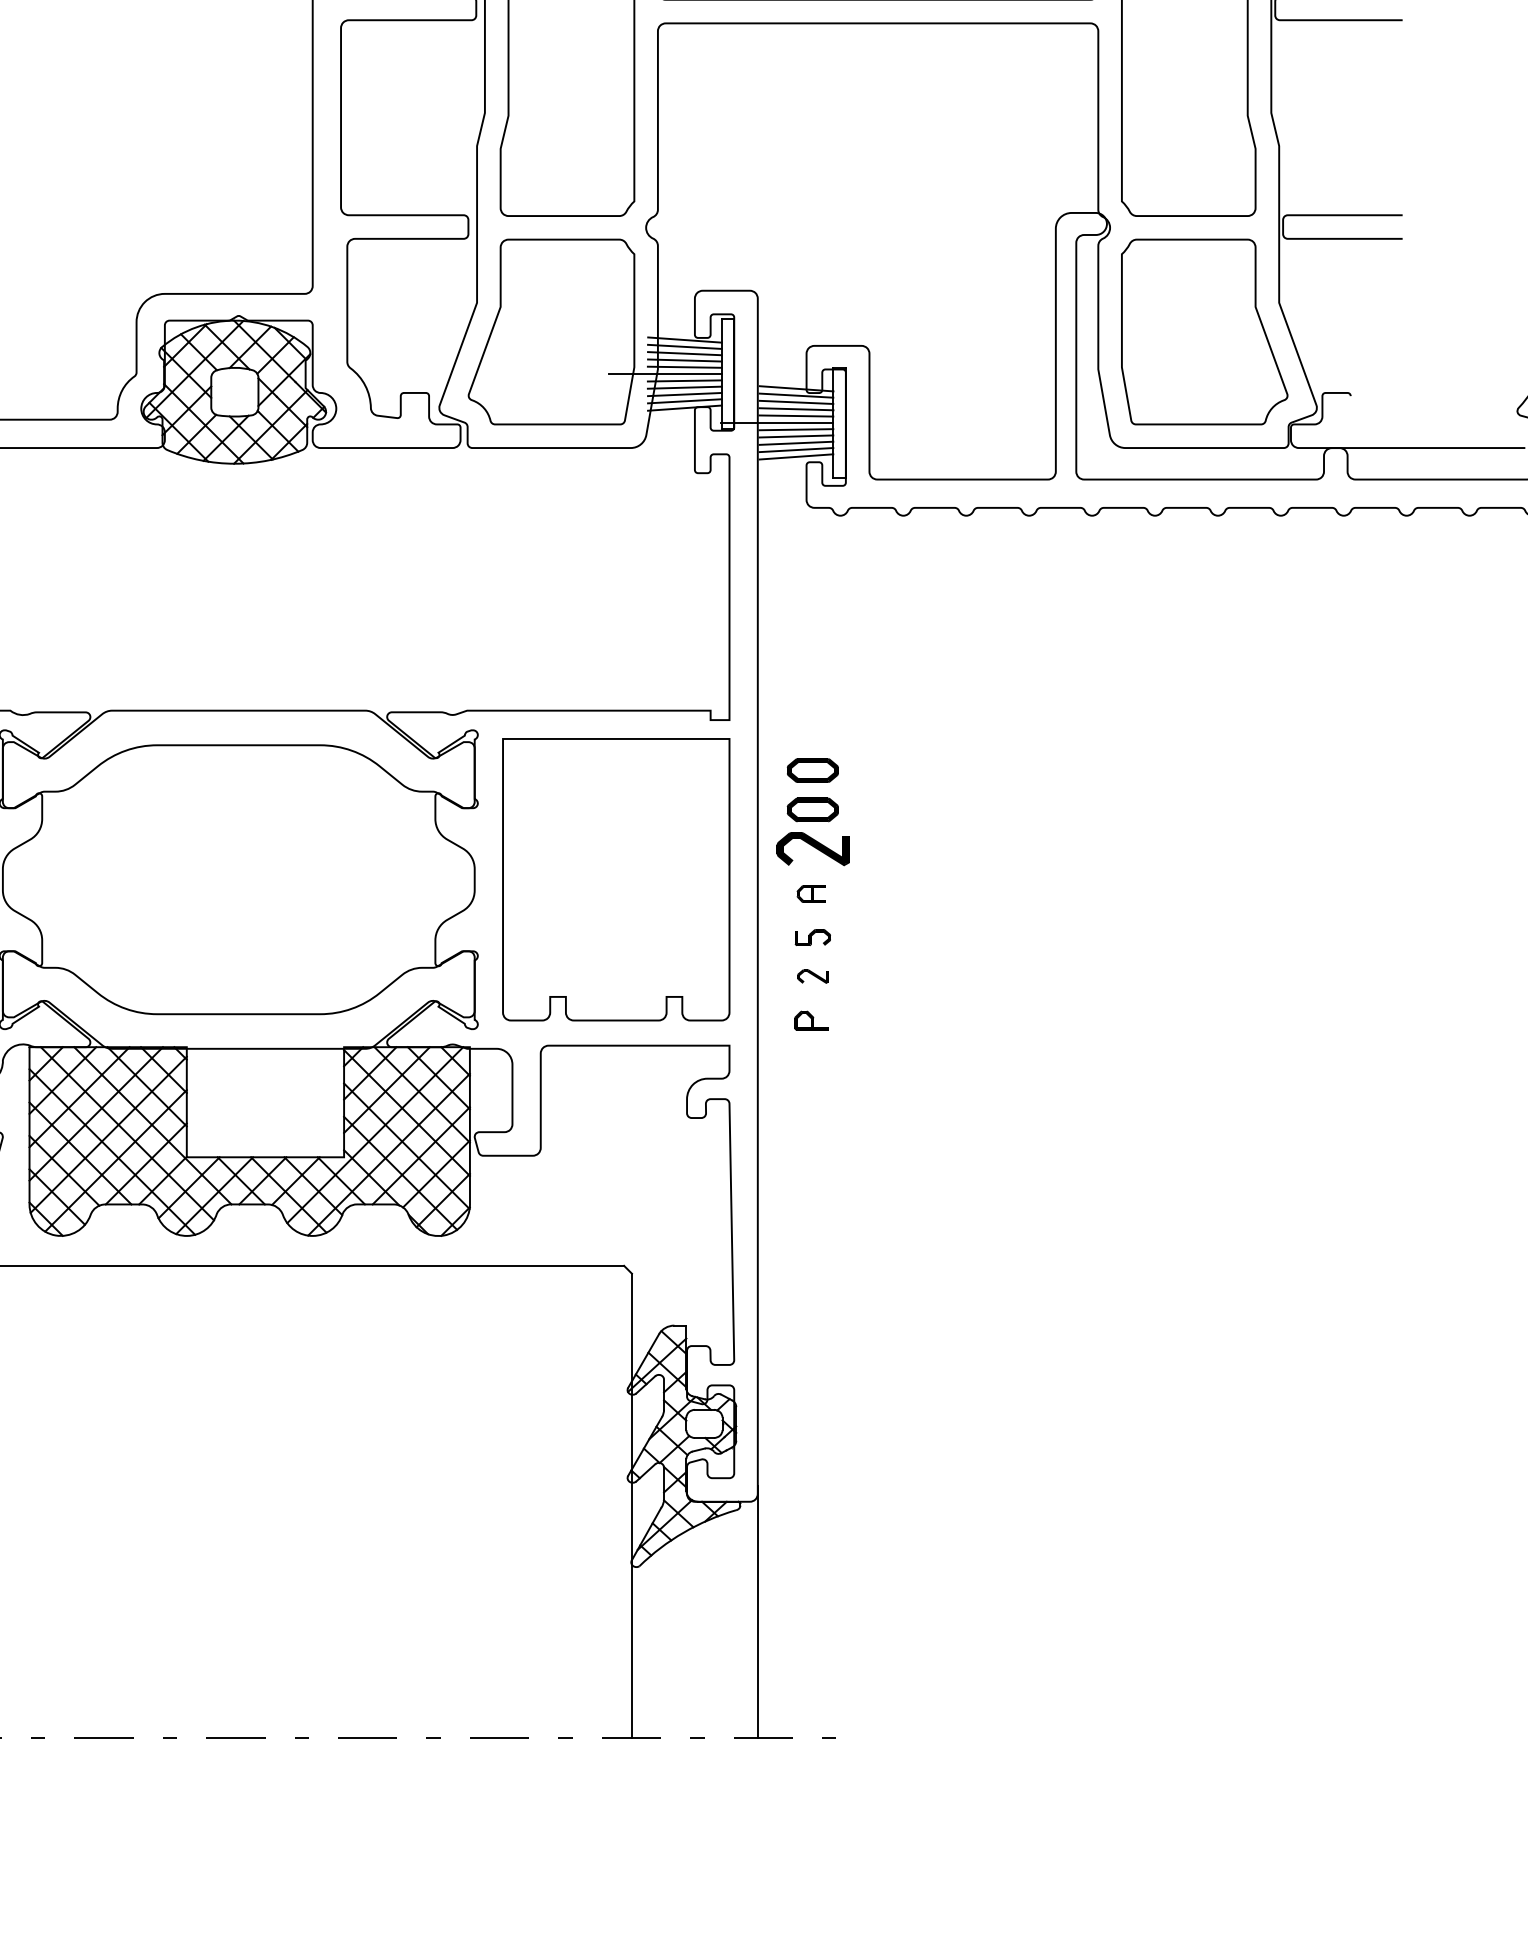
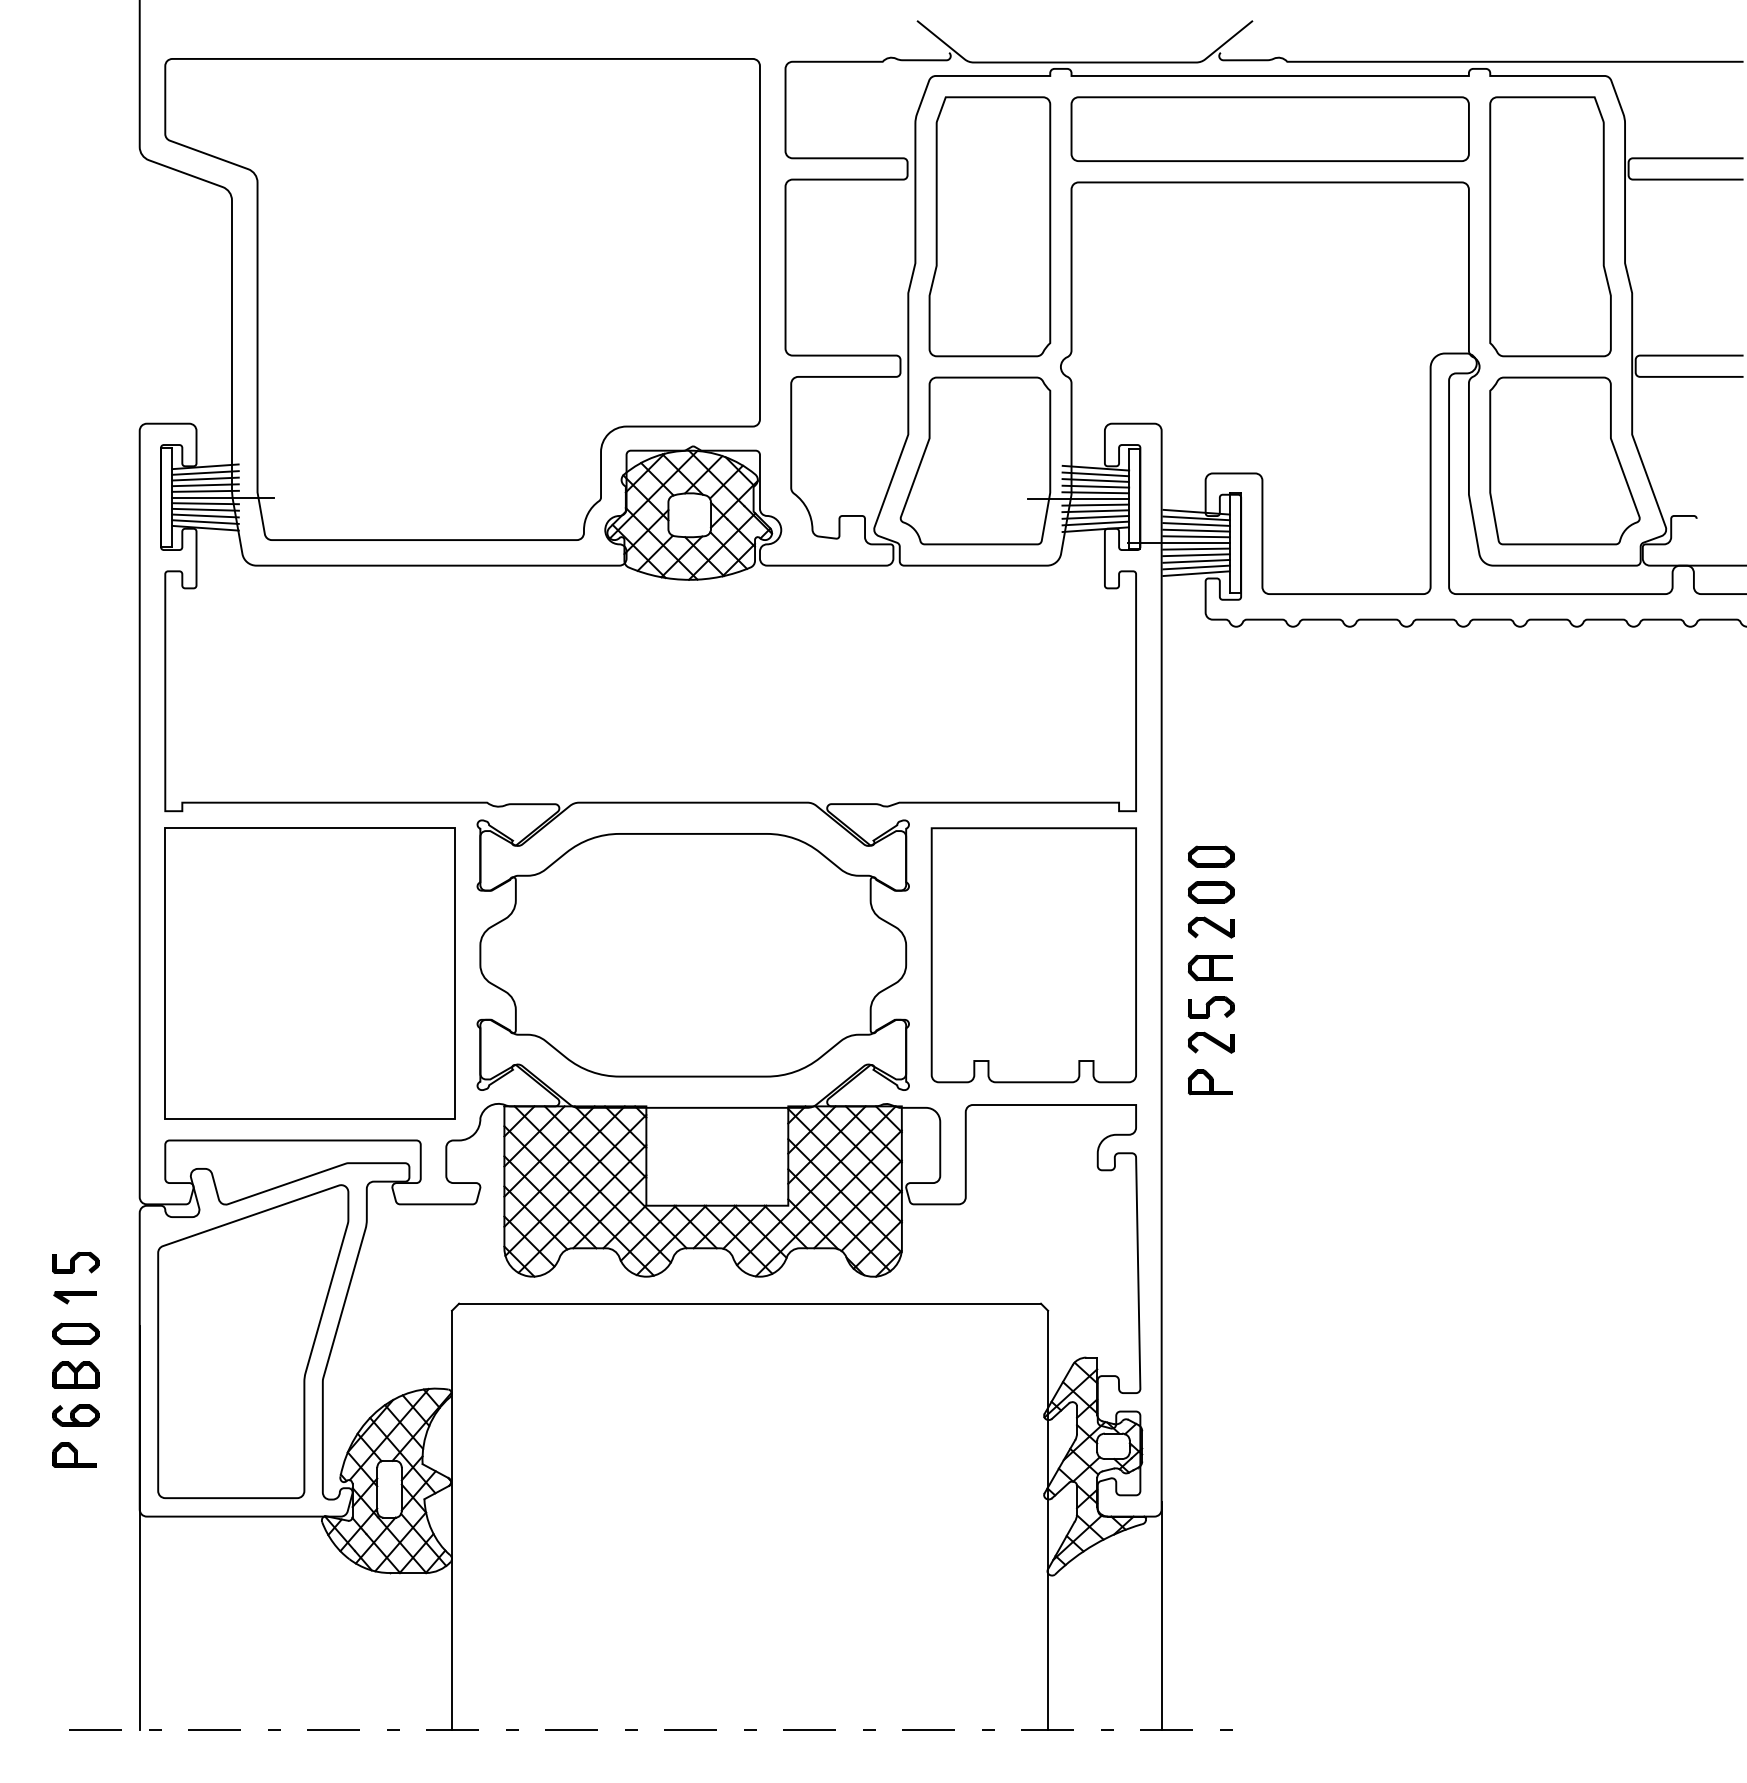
part: (811, 848) -> (1210, 927), size x0.71
part: (810, 894) -> (1209, 968), size x1.67
part: (813, 937) -> (1211, 1007), size x1.43
part: (813, 976) -> (1211, 1042), size x1.67
part: (811, 1020) -> (1210, 1082), size x1.43

